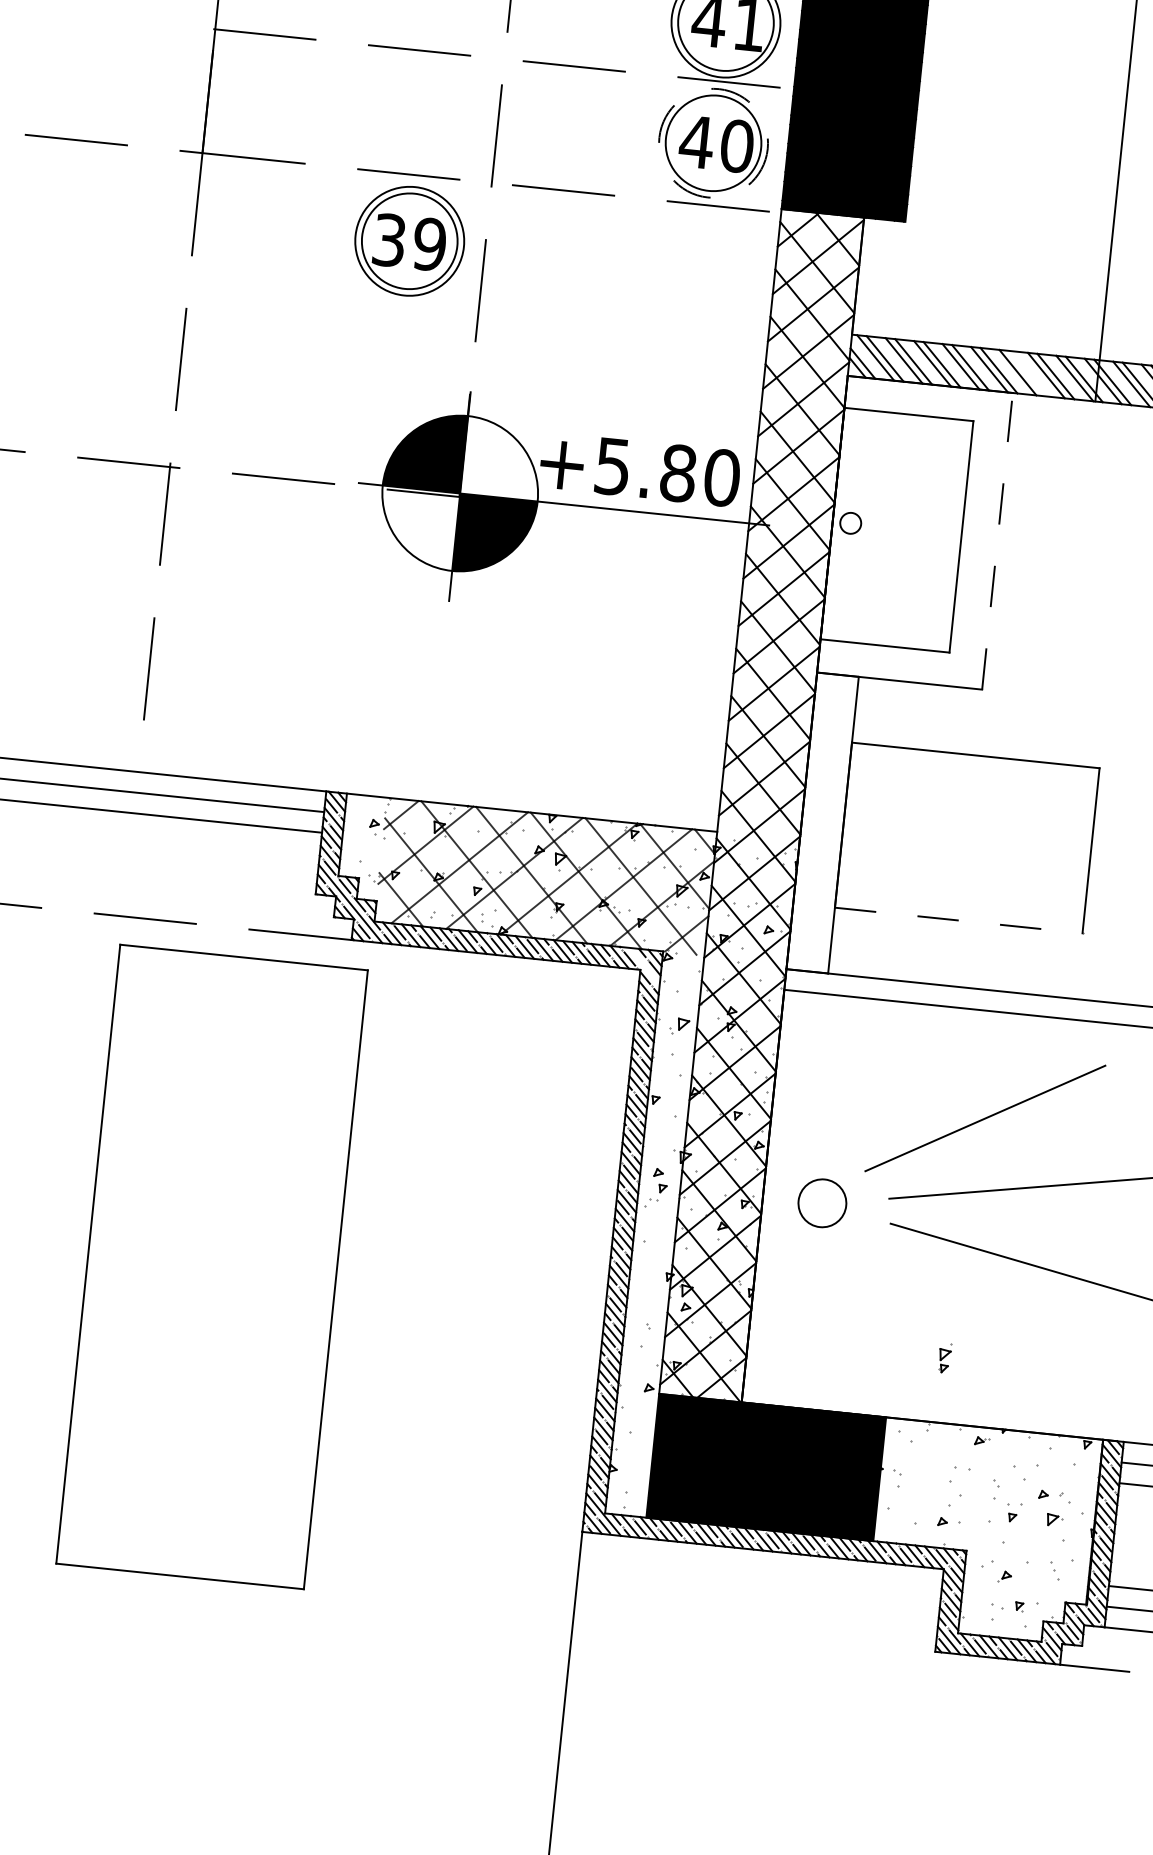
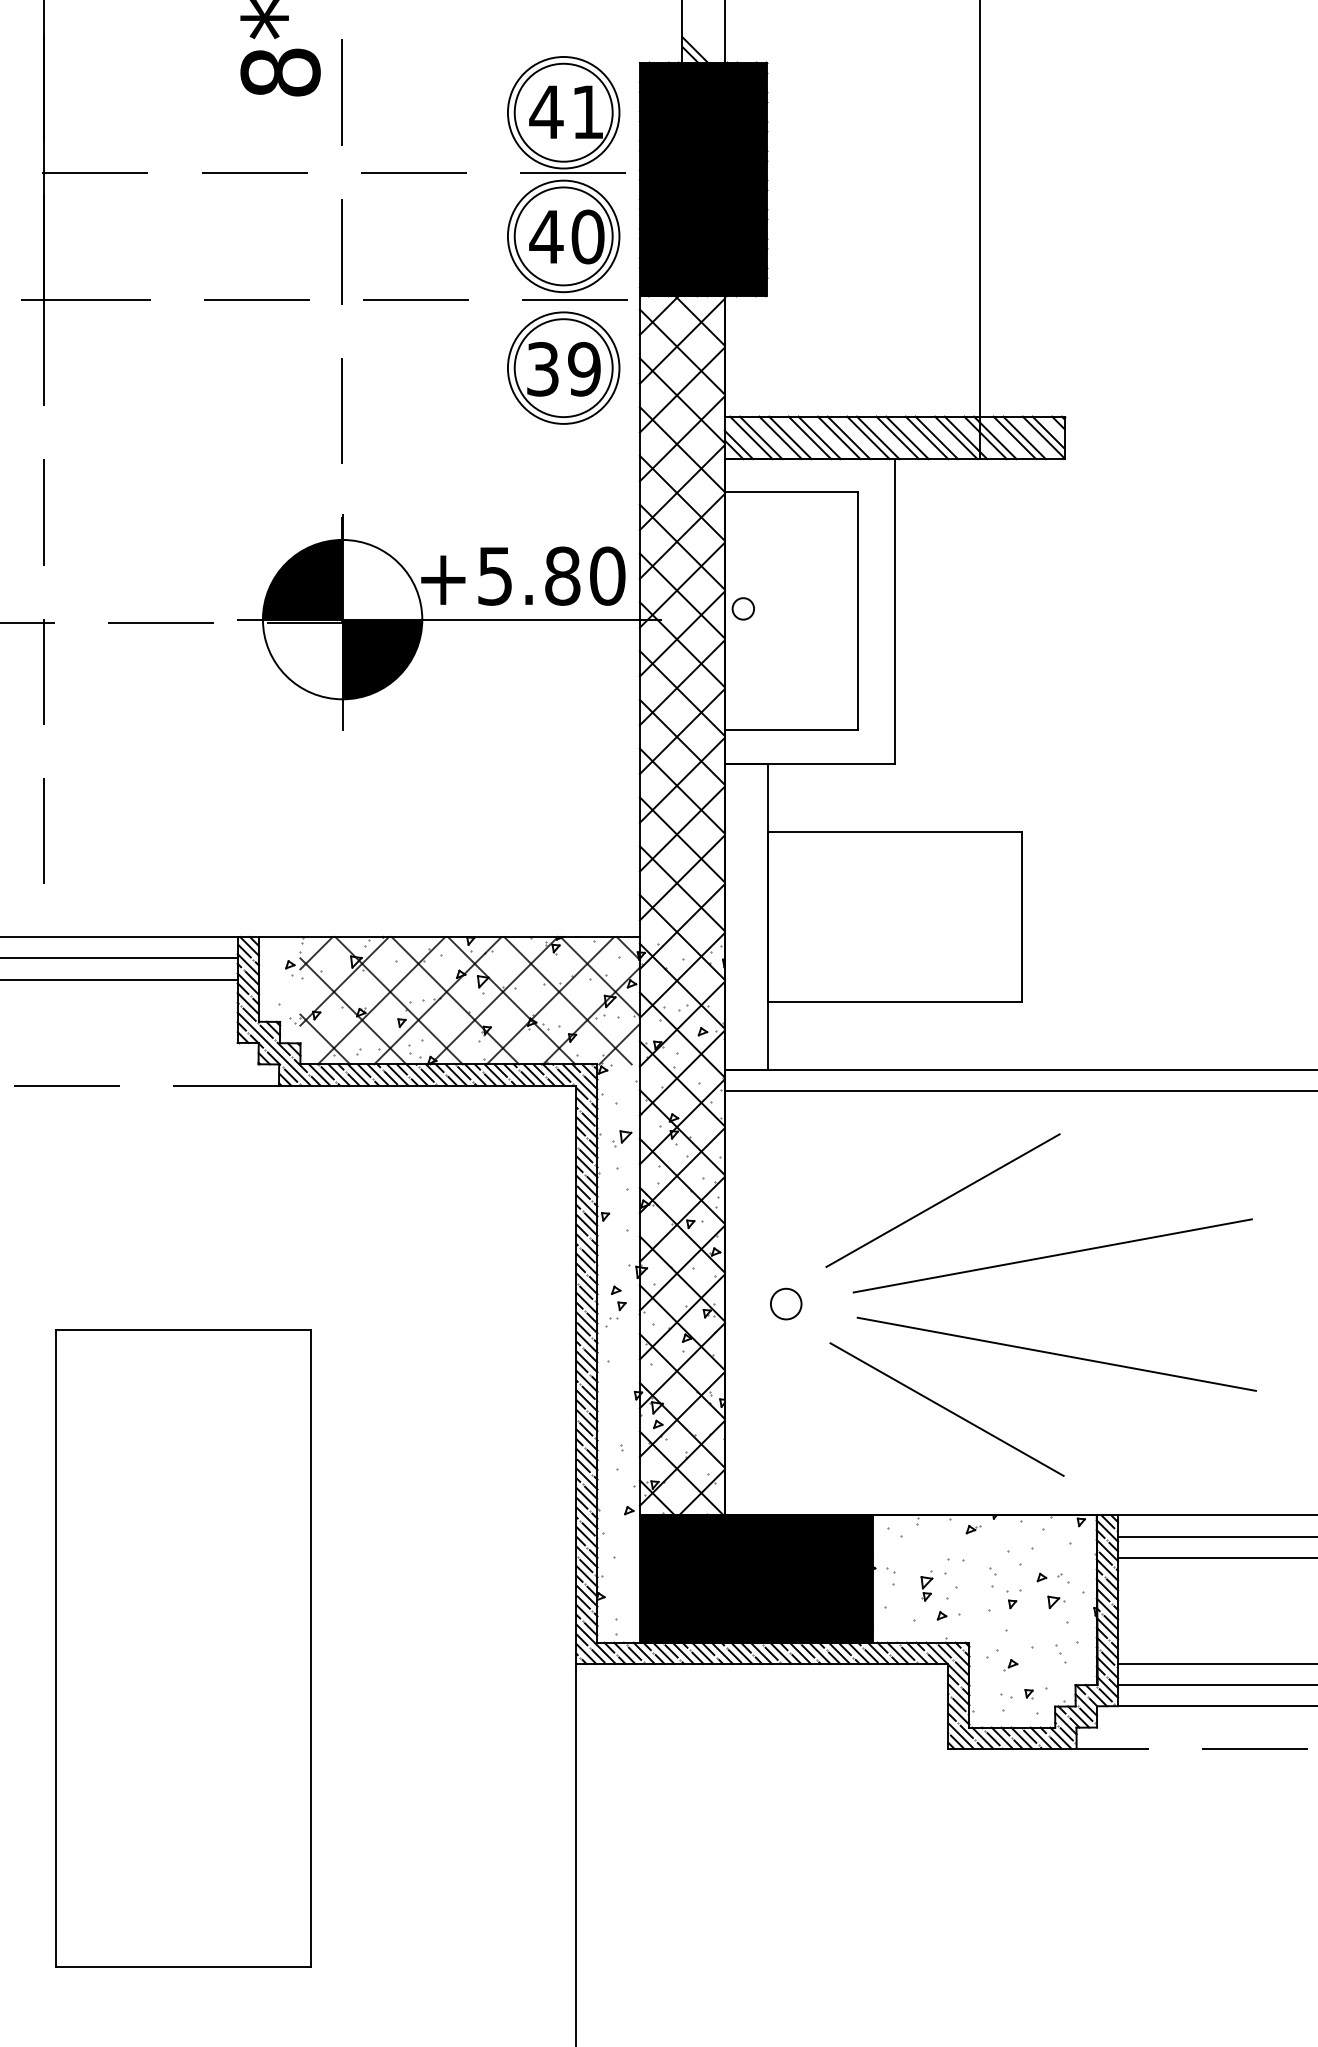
circle: (713, 143) -> (563, 236), dashed -> solid
part: (409, 240) -> (563, 367), moved
line: (1027, 373) -> (907, 437), added
line: (997, 541) -> (894, 611), dashed -> solid
line: (959, 920) -> (895, 1001), dashed -> solid
line: (644, 966) -> (579, 1081), added
circle: (822, 1202) -> (786, 1303), size x0.62
part: (212, 1267) -> (183, 1648), moved
line: (967, 1321) -> (946, 1409), added
part: (944, 1357) -> (926, 1585), moved

